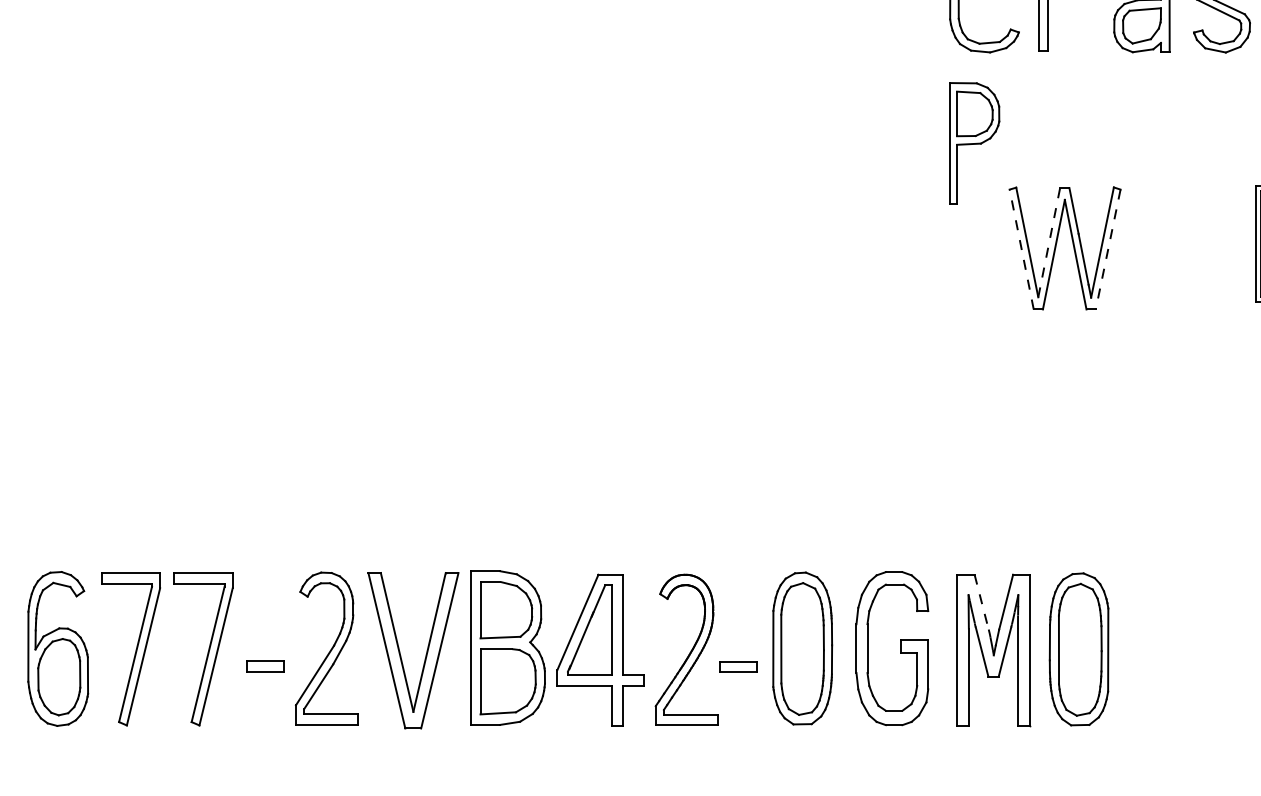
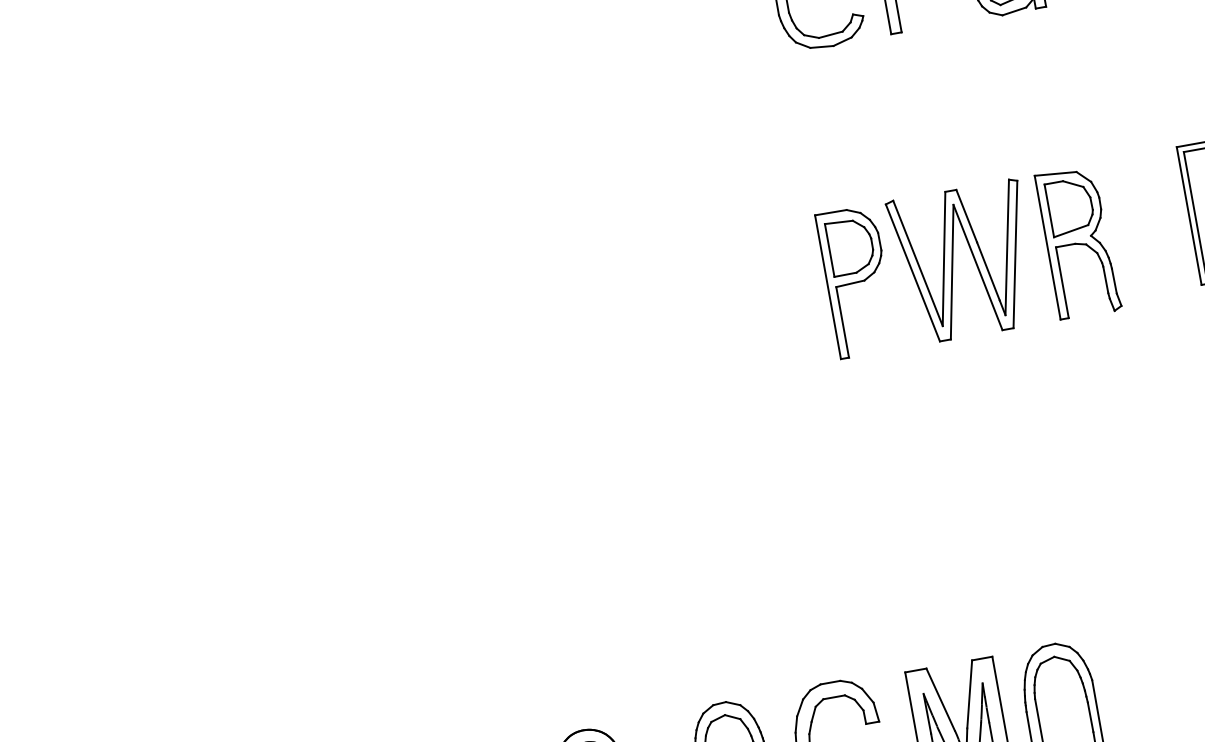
part: (974, 143) -> (856, 281), moved
line: (1049, 242) -> (944, 258), dashed -> solid
line: (1021, 249) -> (912, 272), dashed -> solid
part: (1161, 249) -> (1078, 243), added
line: (1108, 250) -> (1016, 255), dashed -> solid
line: (981, 602) -> (940, 700), dashed -> solid

